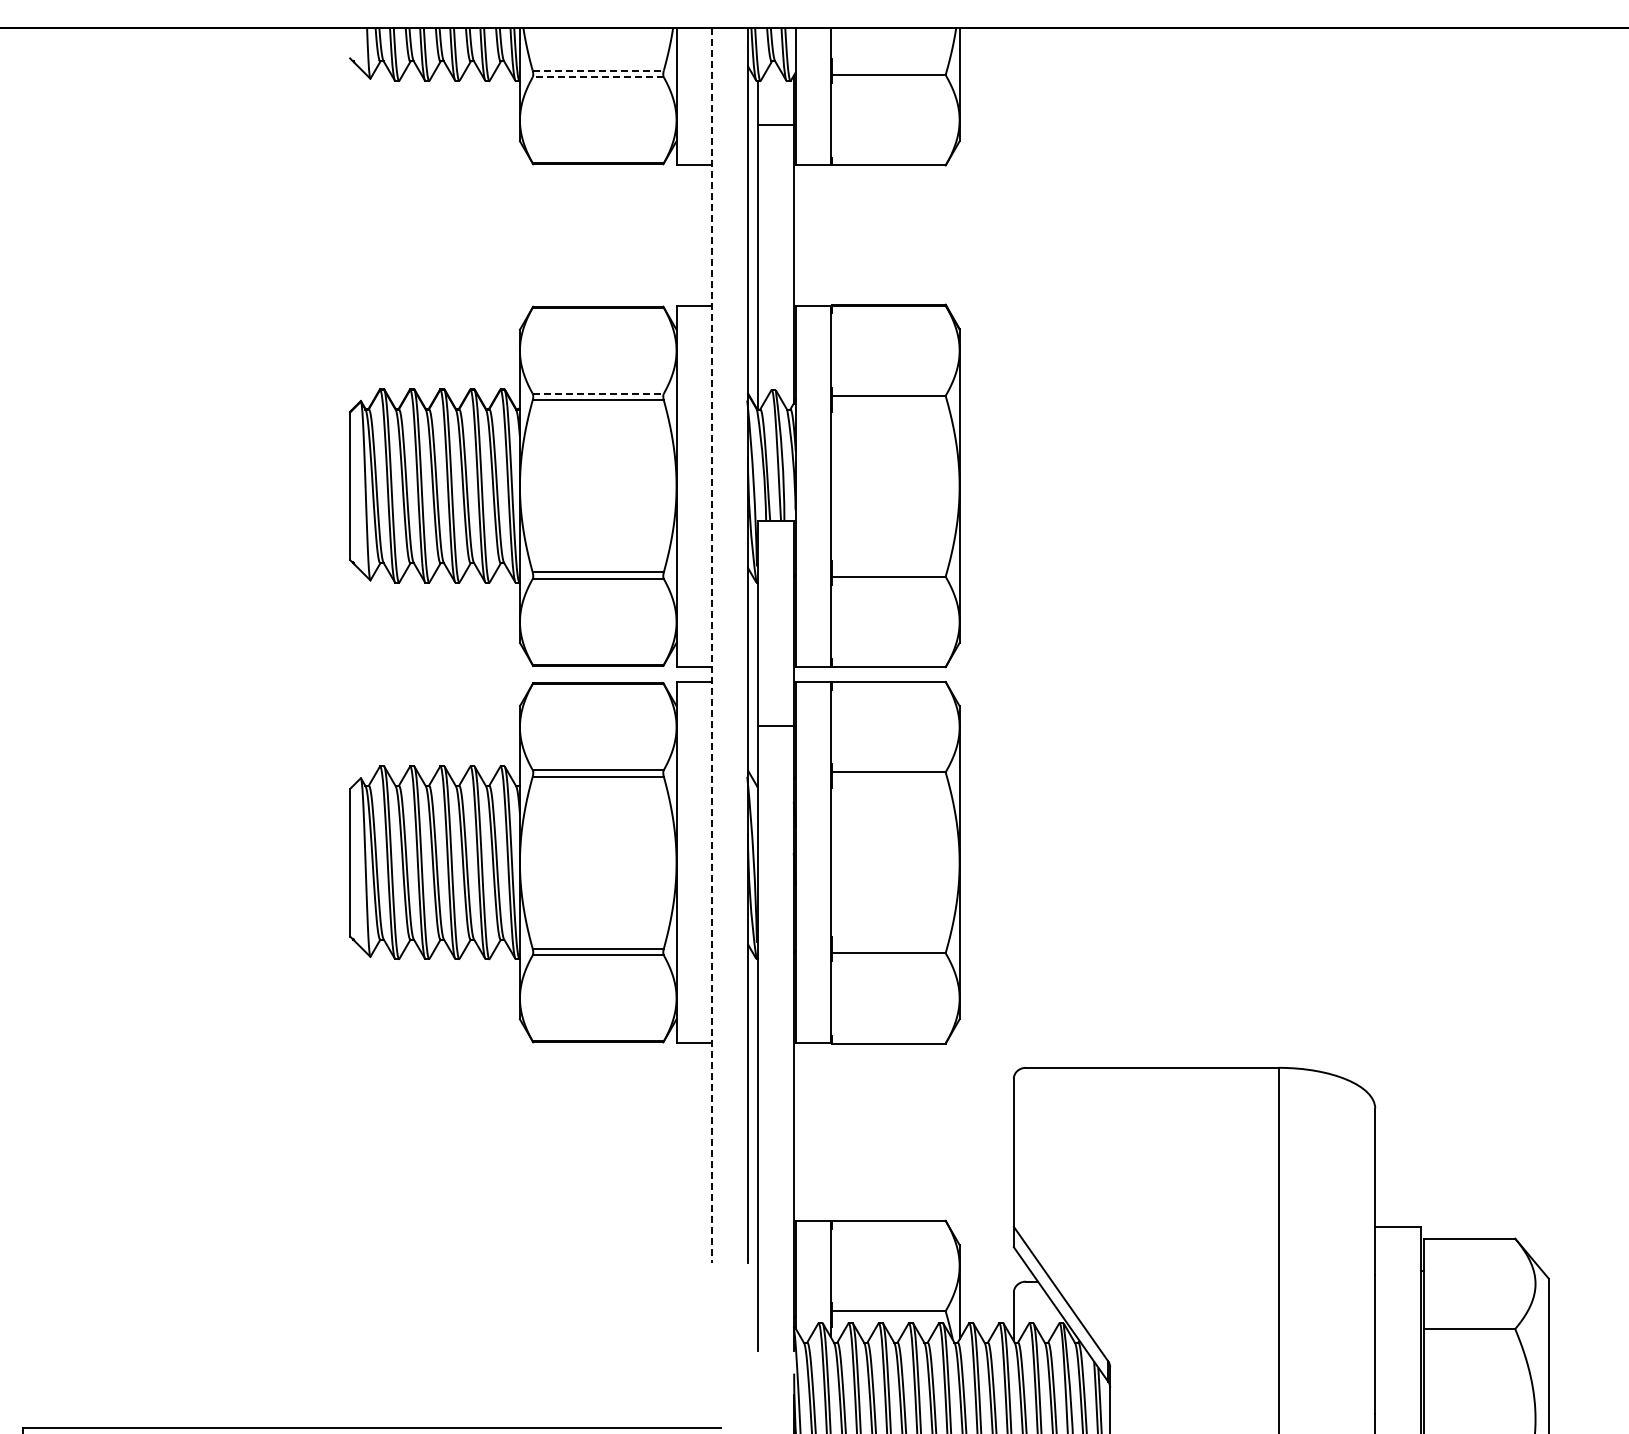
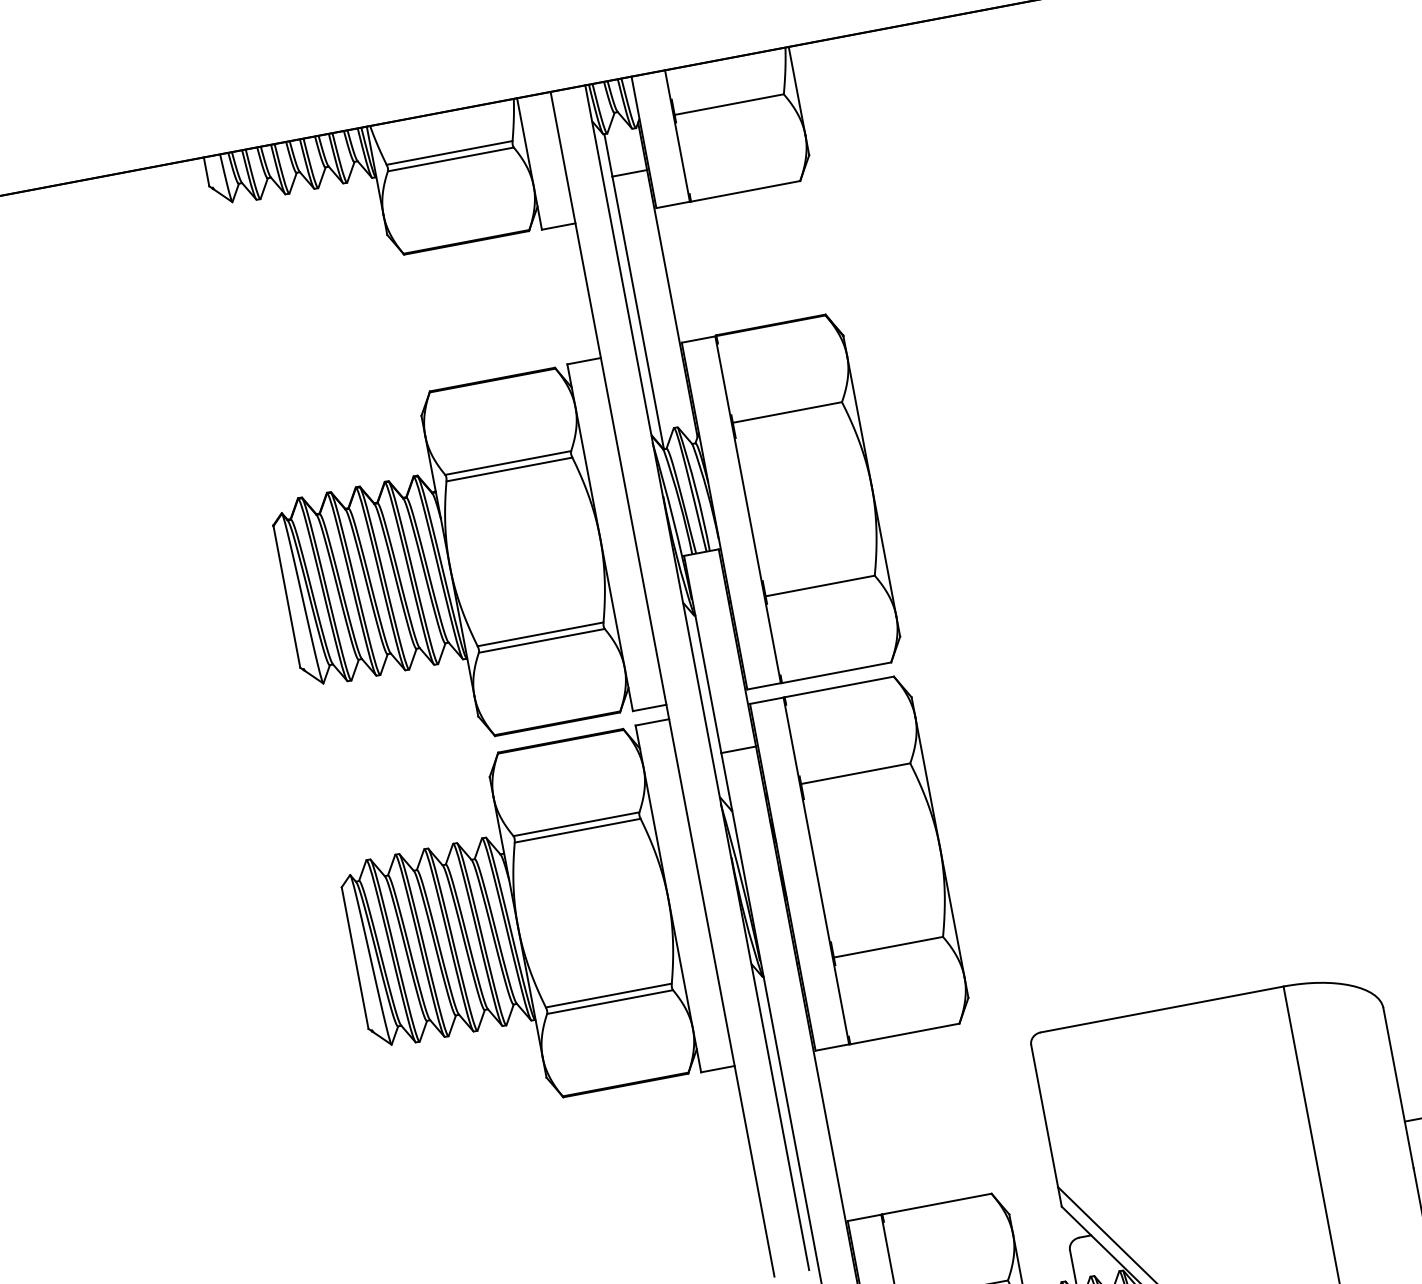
line: (350, 43) -> (206, 171), added
line: (598, 70) -> (449, 152), dashed -> solid
line: (598, 77) -> (451, 159), dashed -> solid
line: (598, 393) -> (508, 462), dashed -> solid
line: (711, 646) -> (662, 685), dashed -> solid

